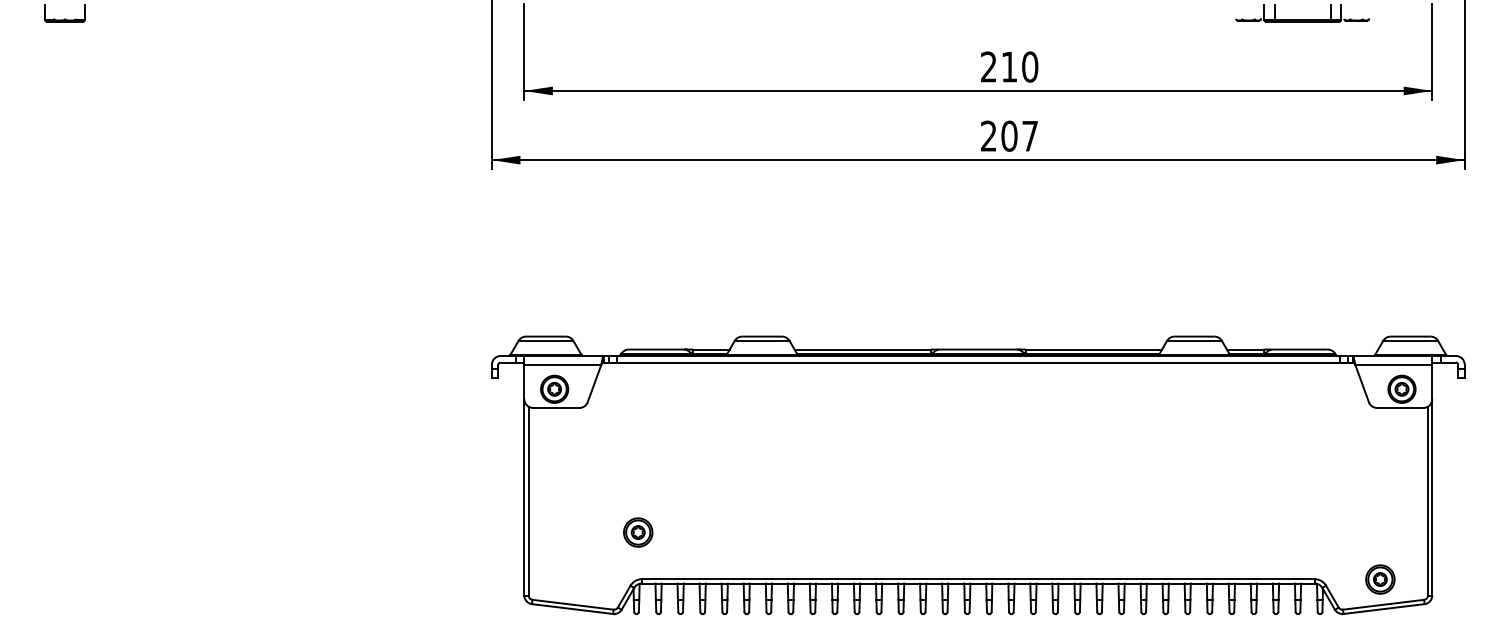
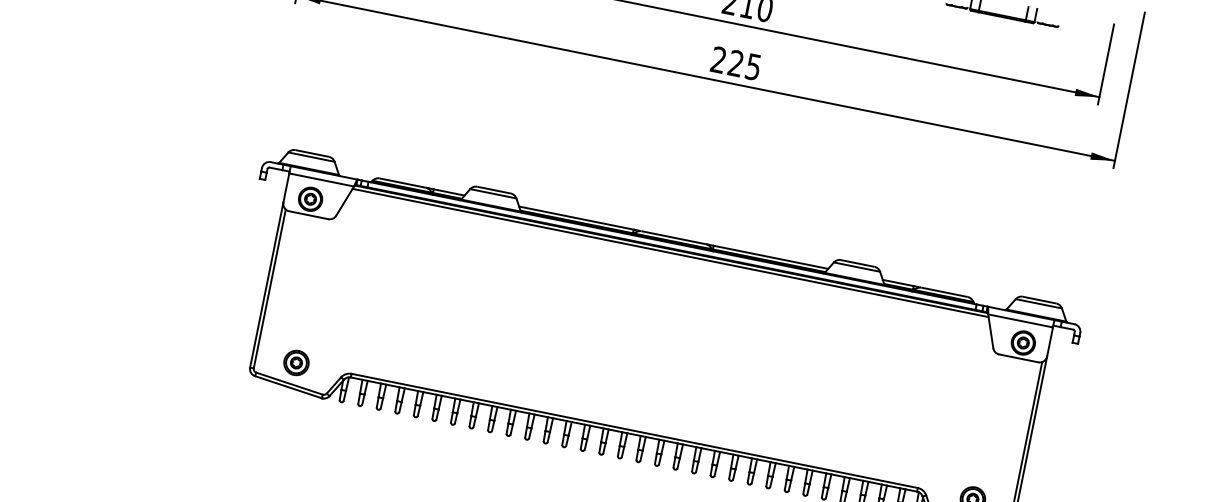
text: (1019, 135) -> (744, 64), 207 -> 225
line: (978, 367) -> (670, 252), added
part: (638, 532) -> (296, 362), moved

